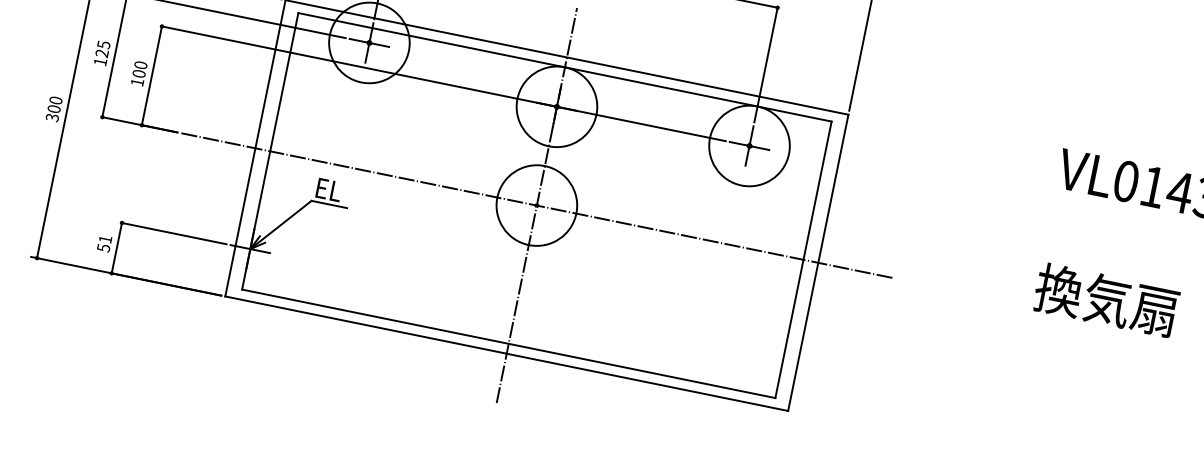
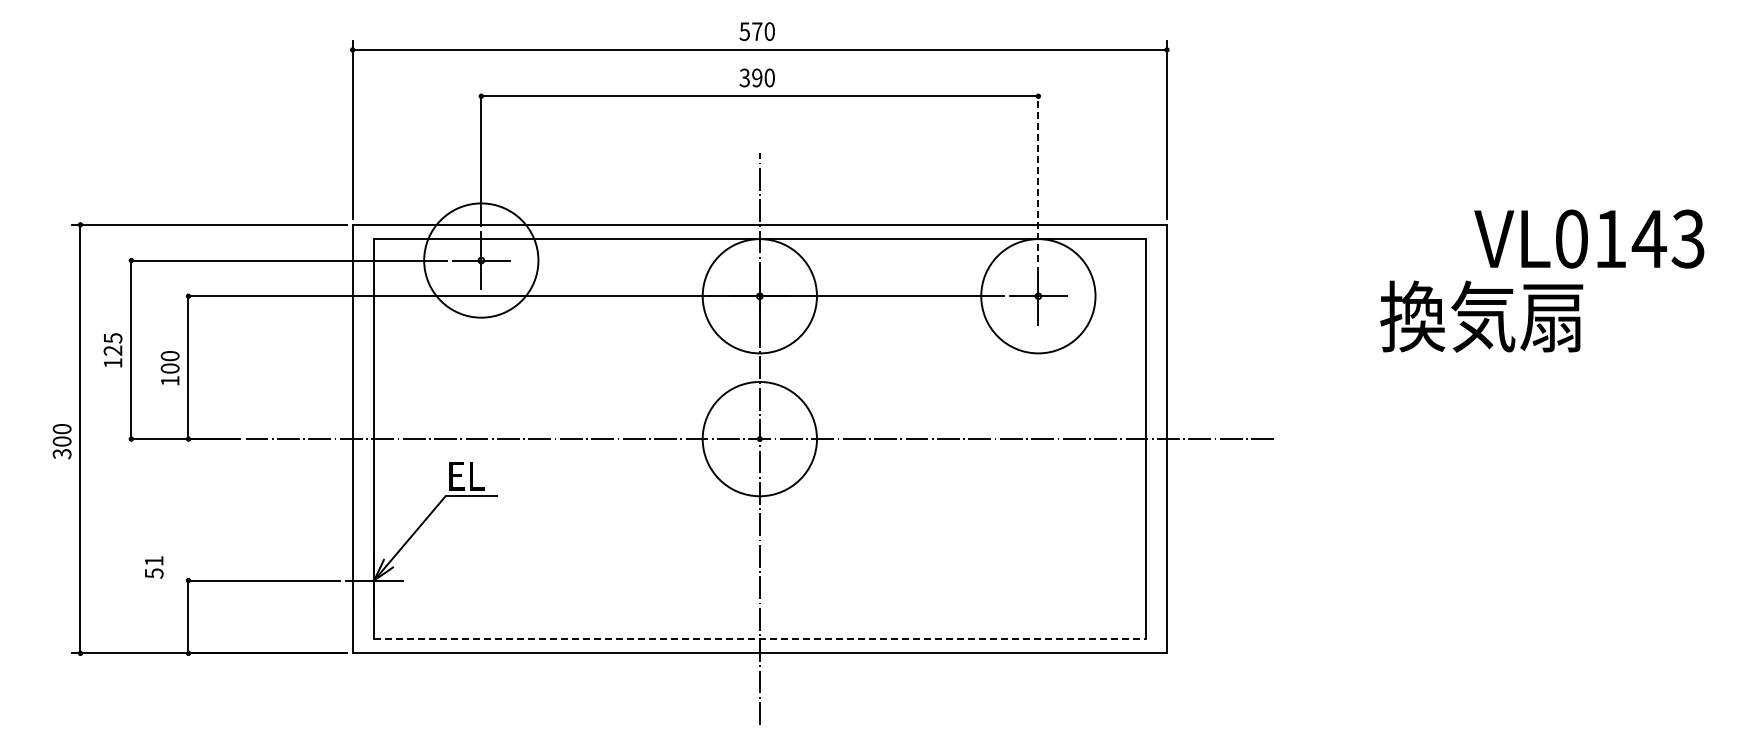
line: (766, 65) -> (1038, 179), solid -> dashed
text: (104, 243) -> (154, 567), moved
text: (1106, 300) -> (1481, 316), moved
line: (508, 344) -> (759, 639), solid -> dashed

